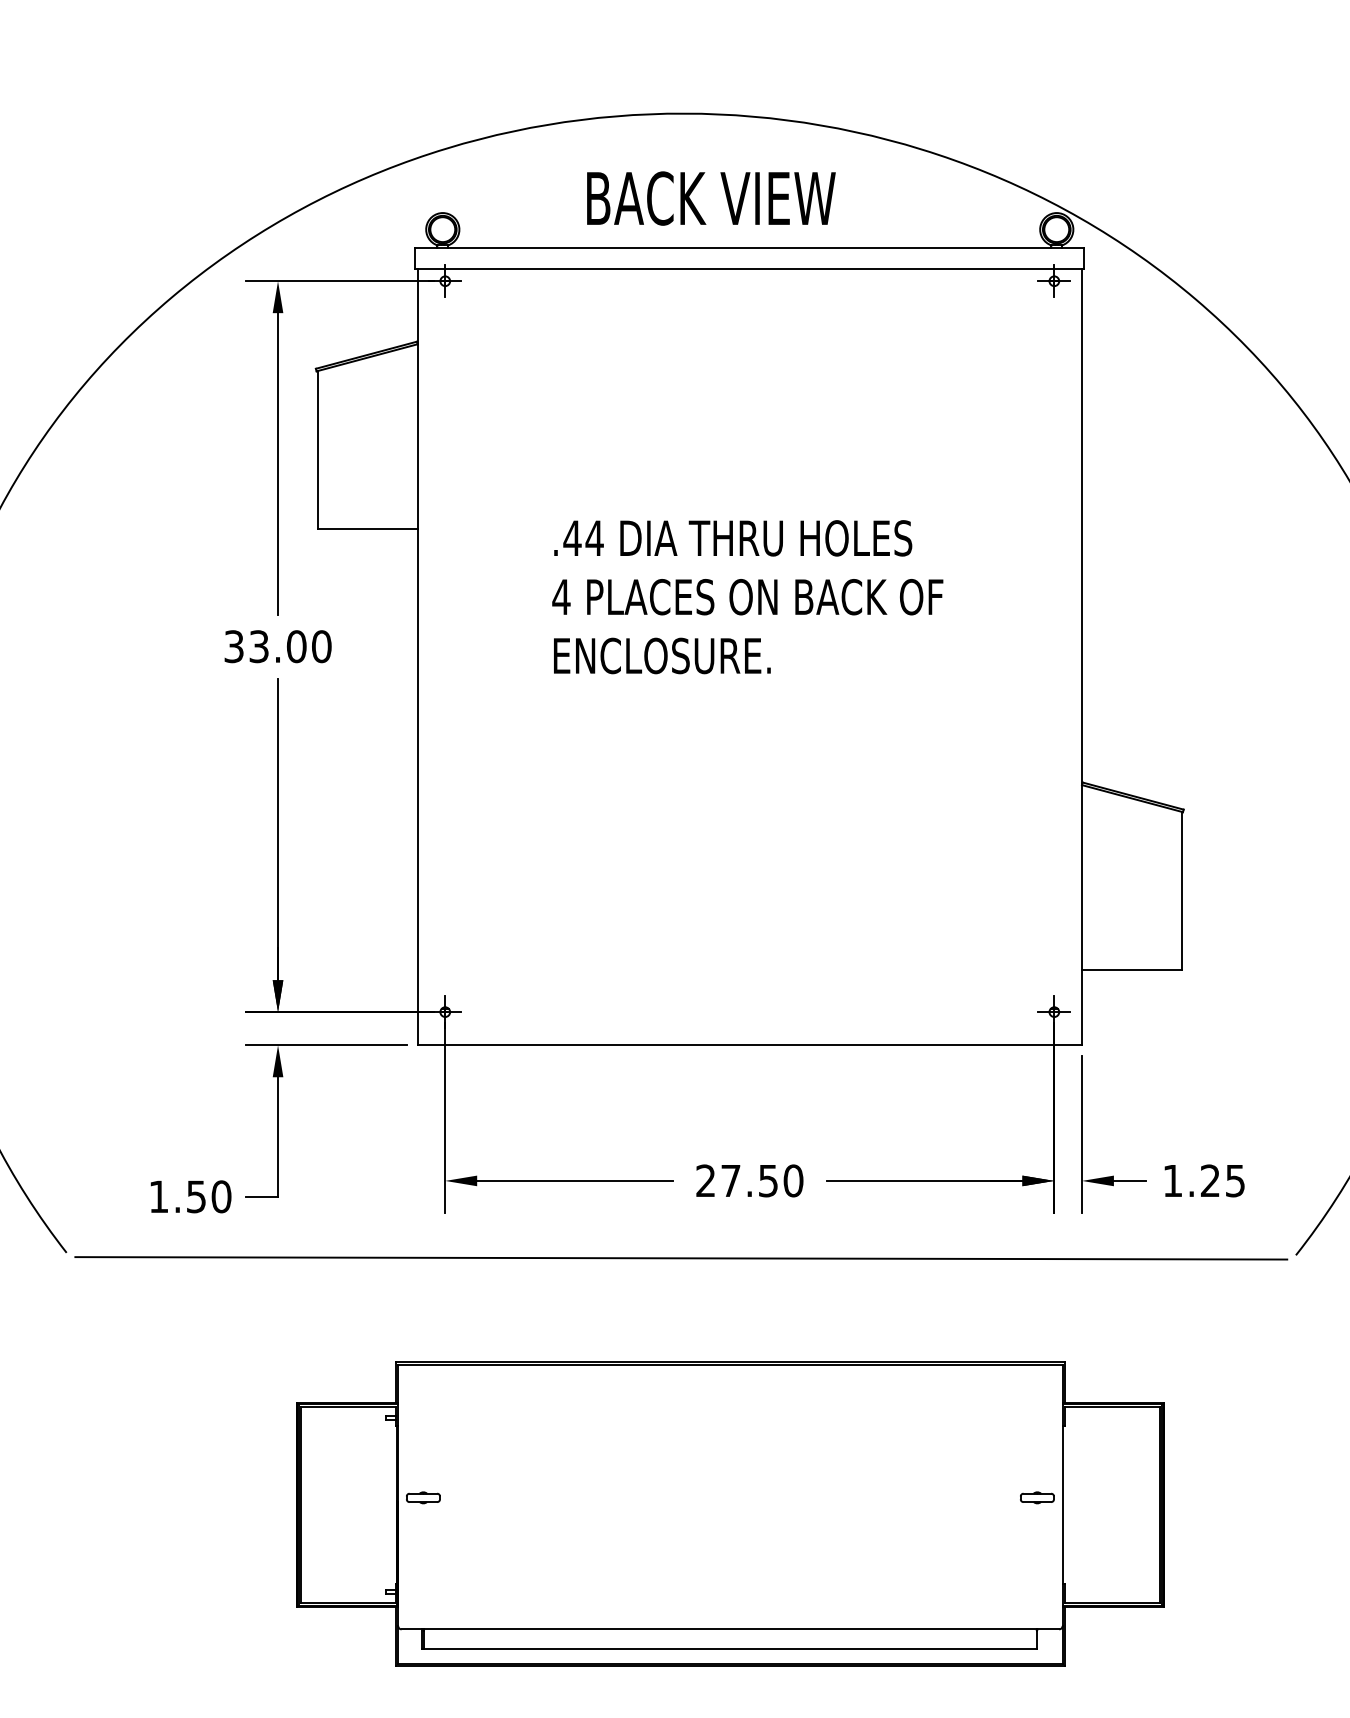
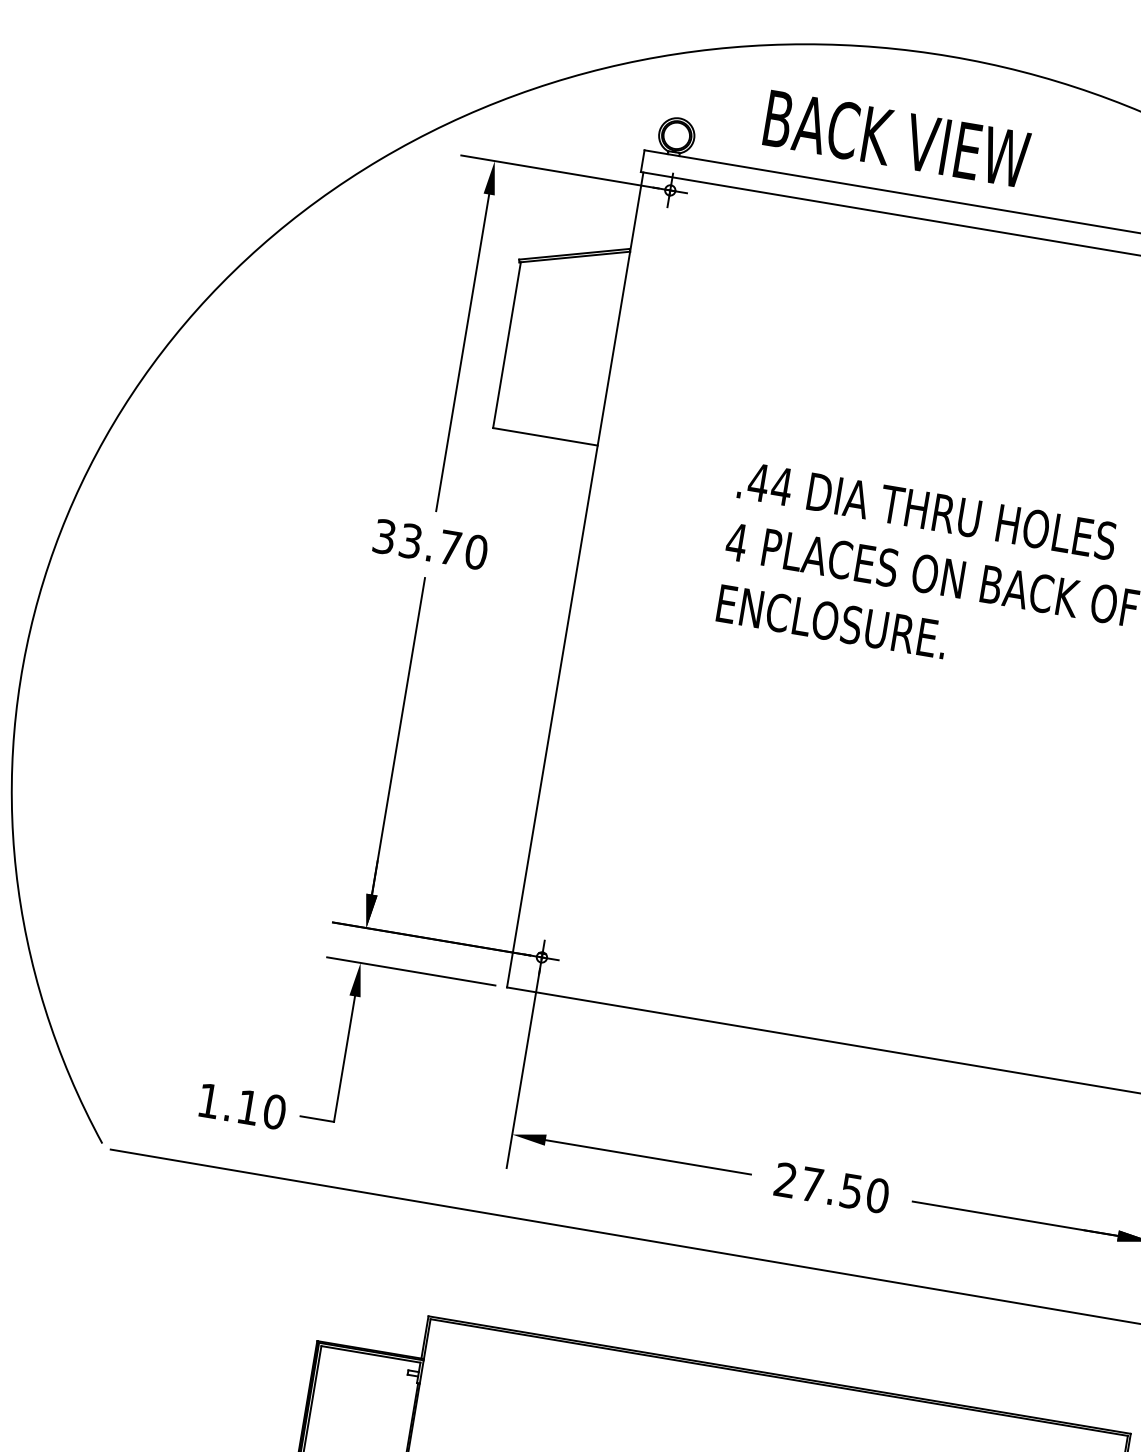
text: (711, 198) -> (897, 139), moved
text: (296, 646) -> (450, 547), 33.00 -> 33.70
text: (196, 1196) -> (248, 1107), 1.50 -> 1.10

